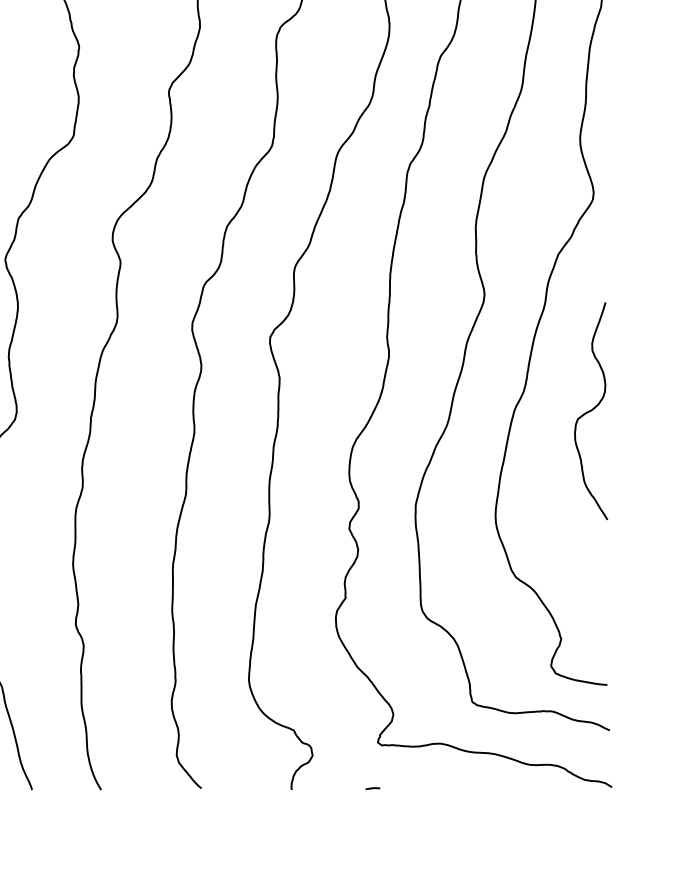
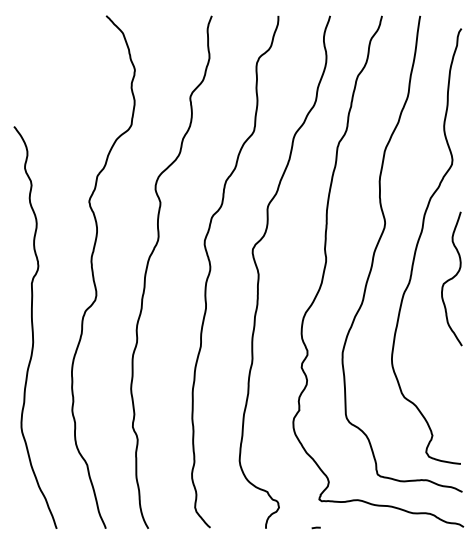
curve: (590, 410) -> (451, 278), moved

